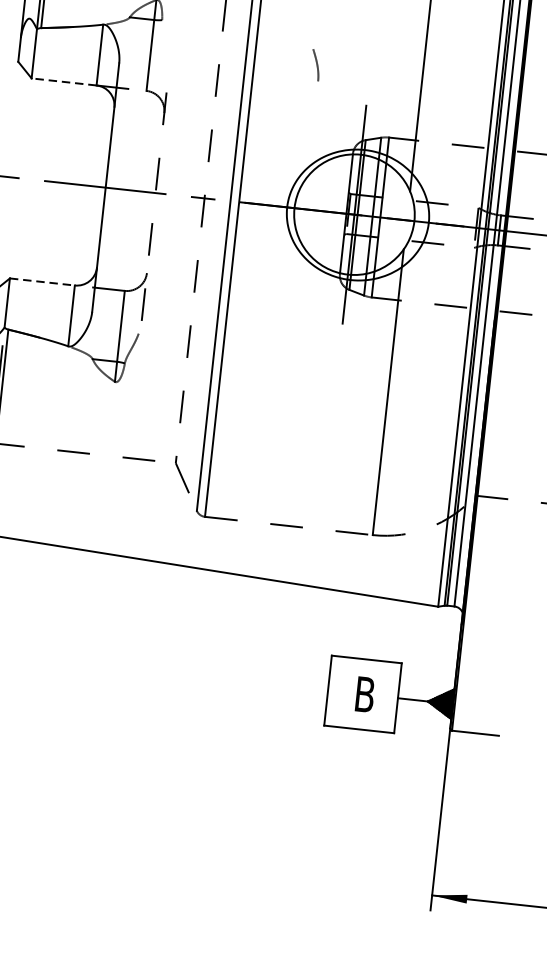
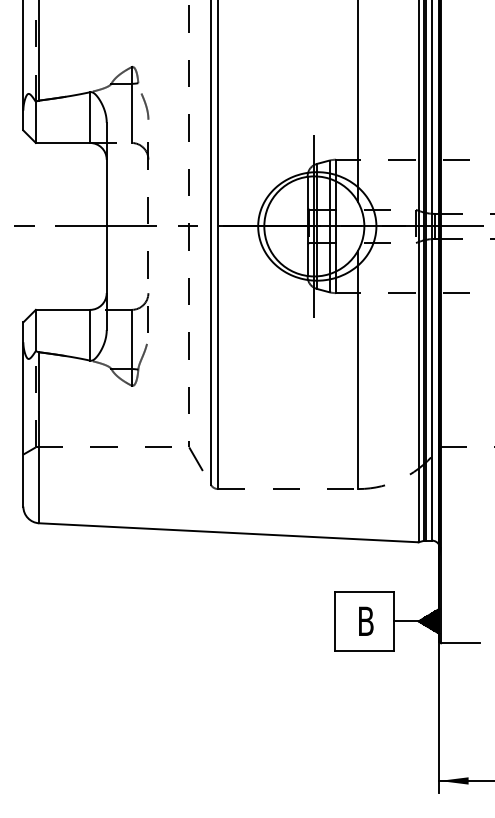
curve: (316, 65) -> (145, 106), moved
line: (63, 81) -> (62, 142), dashed -> solid
line: (43, 281) -> (63, 309), dashed -> solid

